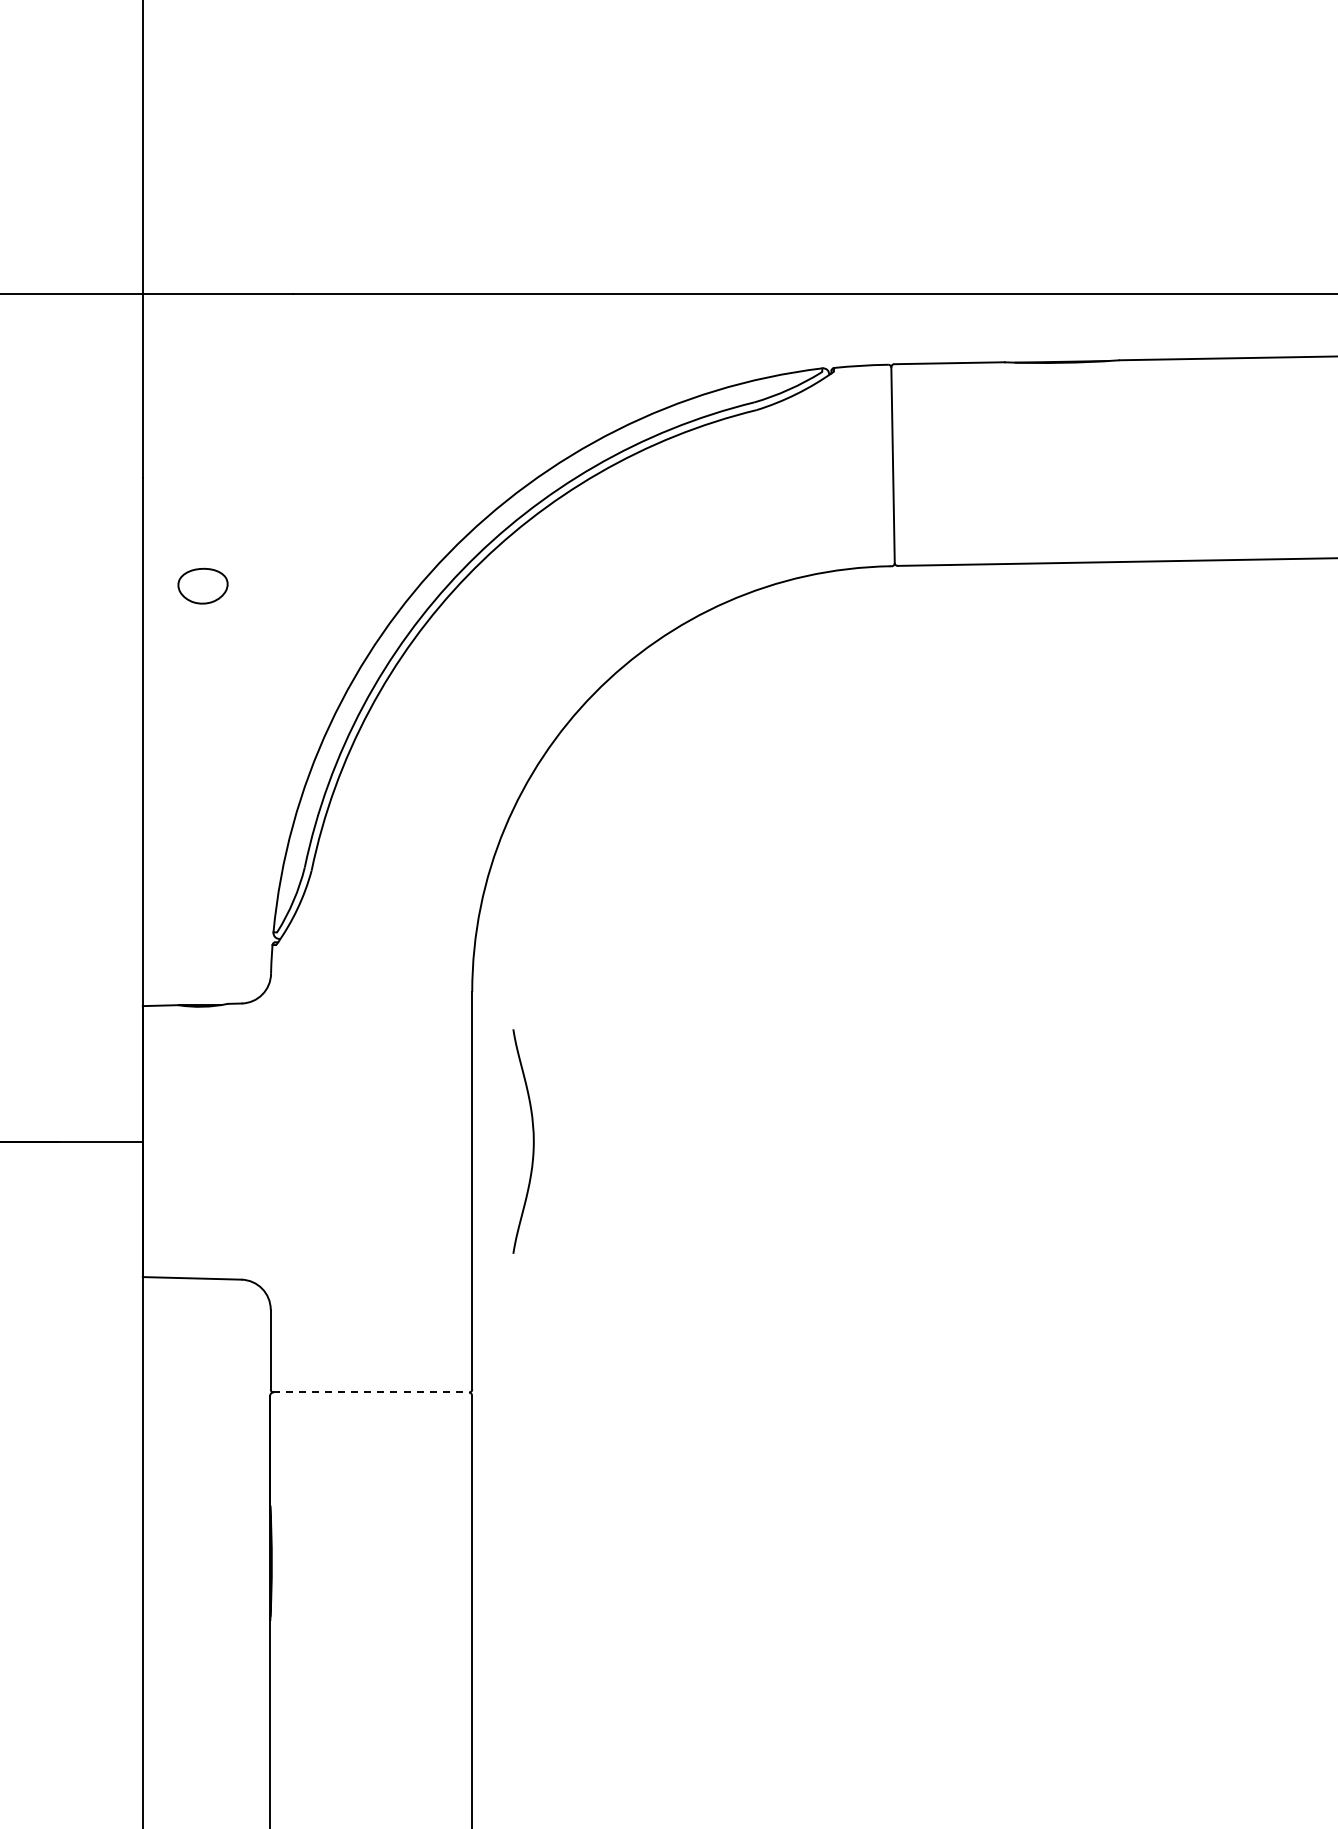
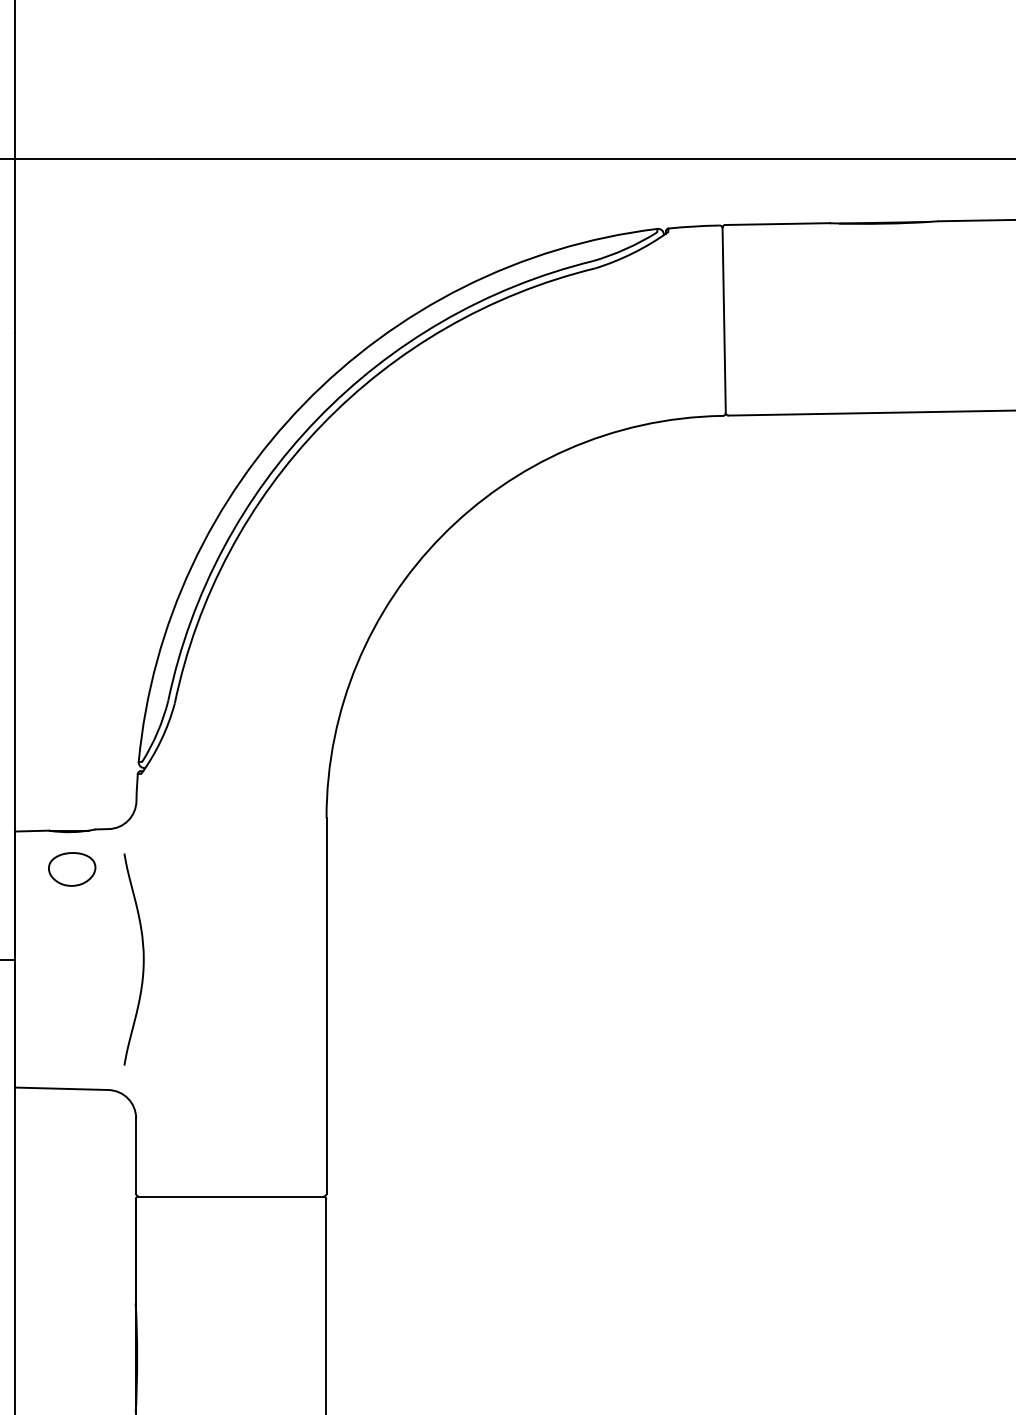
part: (202, 585) -> (71, 868), moved
curve: (532, 1141) -> (142, 959), moved
line: (371, 1392) -> (231, 1196), dashed -> solid

